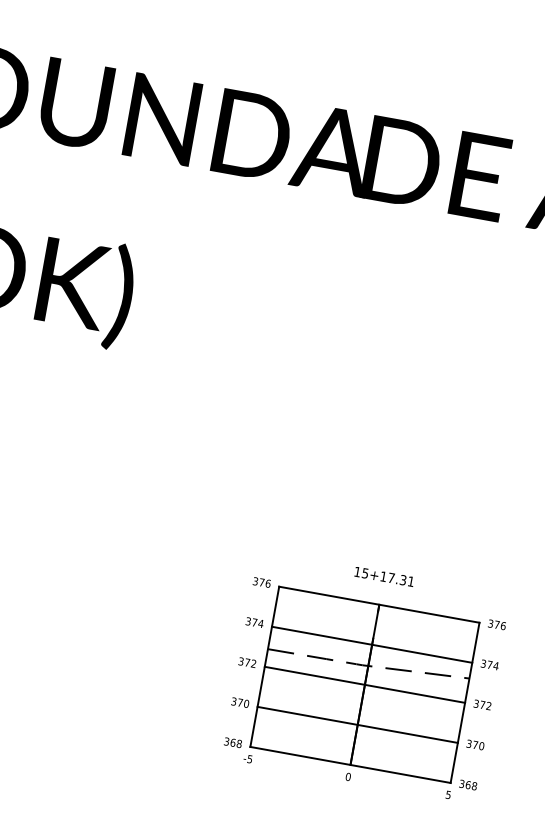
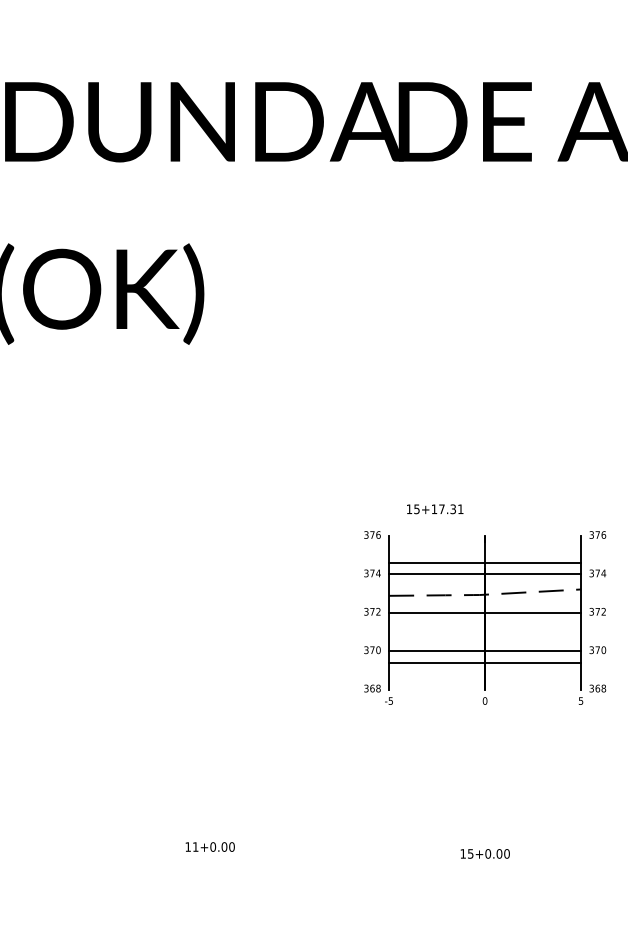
text: (384, 577) -> (435, 509), moved
line: (379, 605) -> (485, 563), moved
line: (350, 764) -> (485, 662), moved

